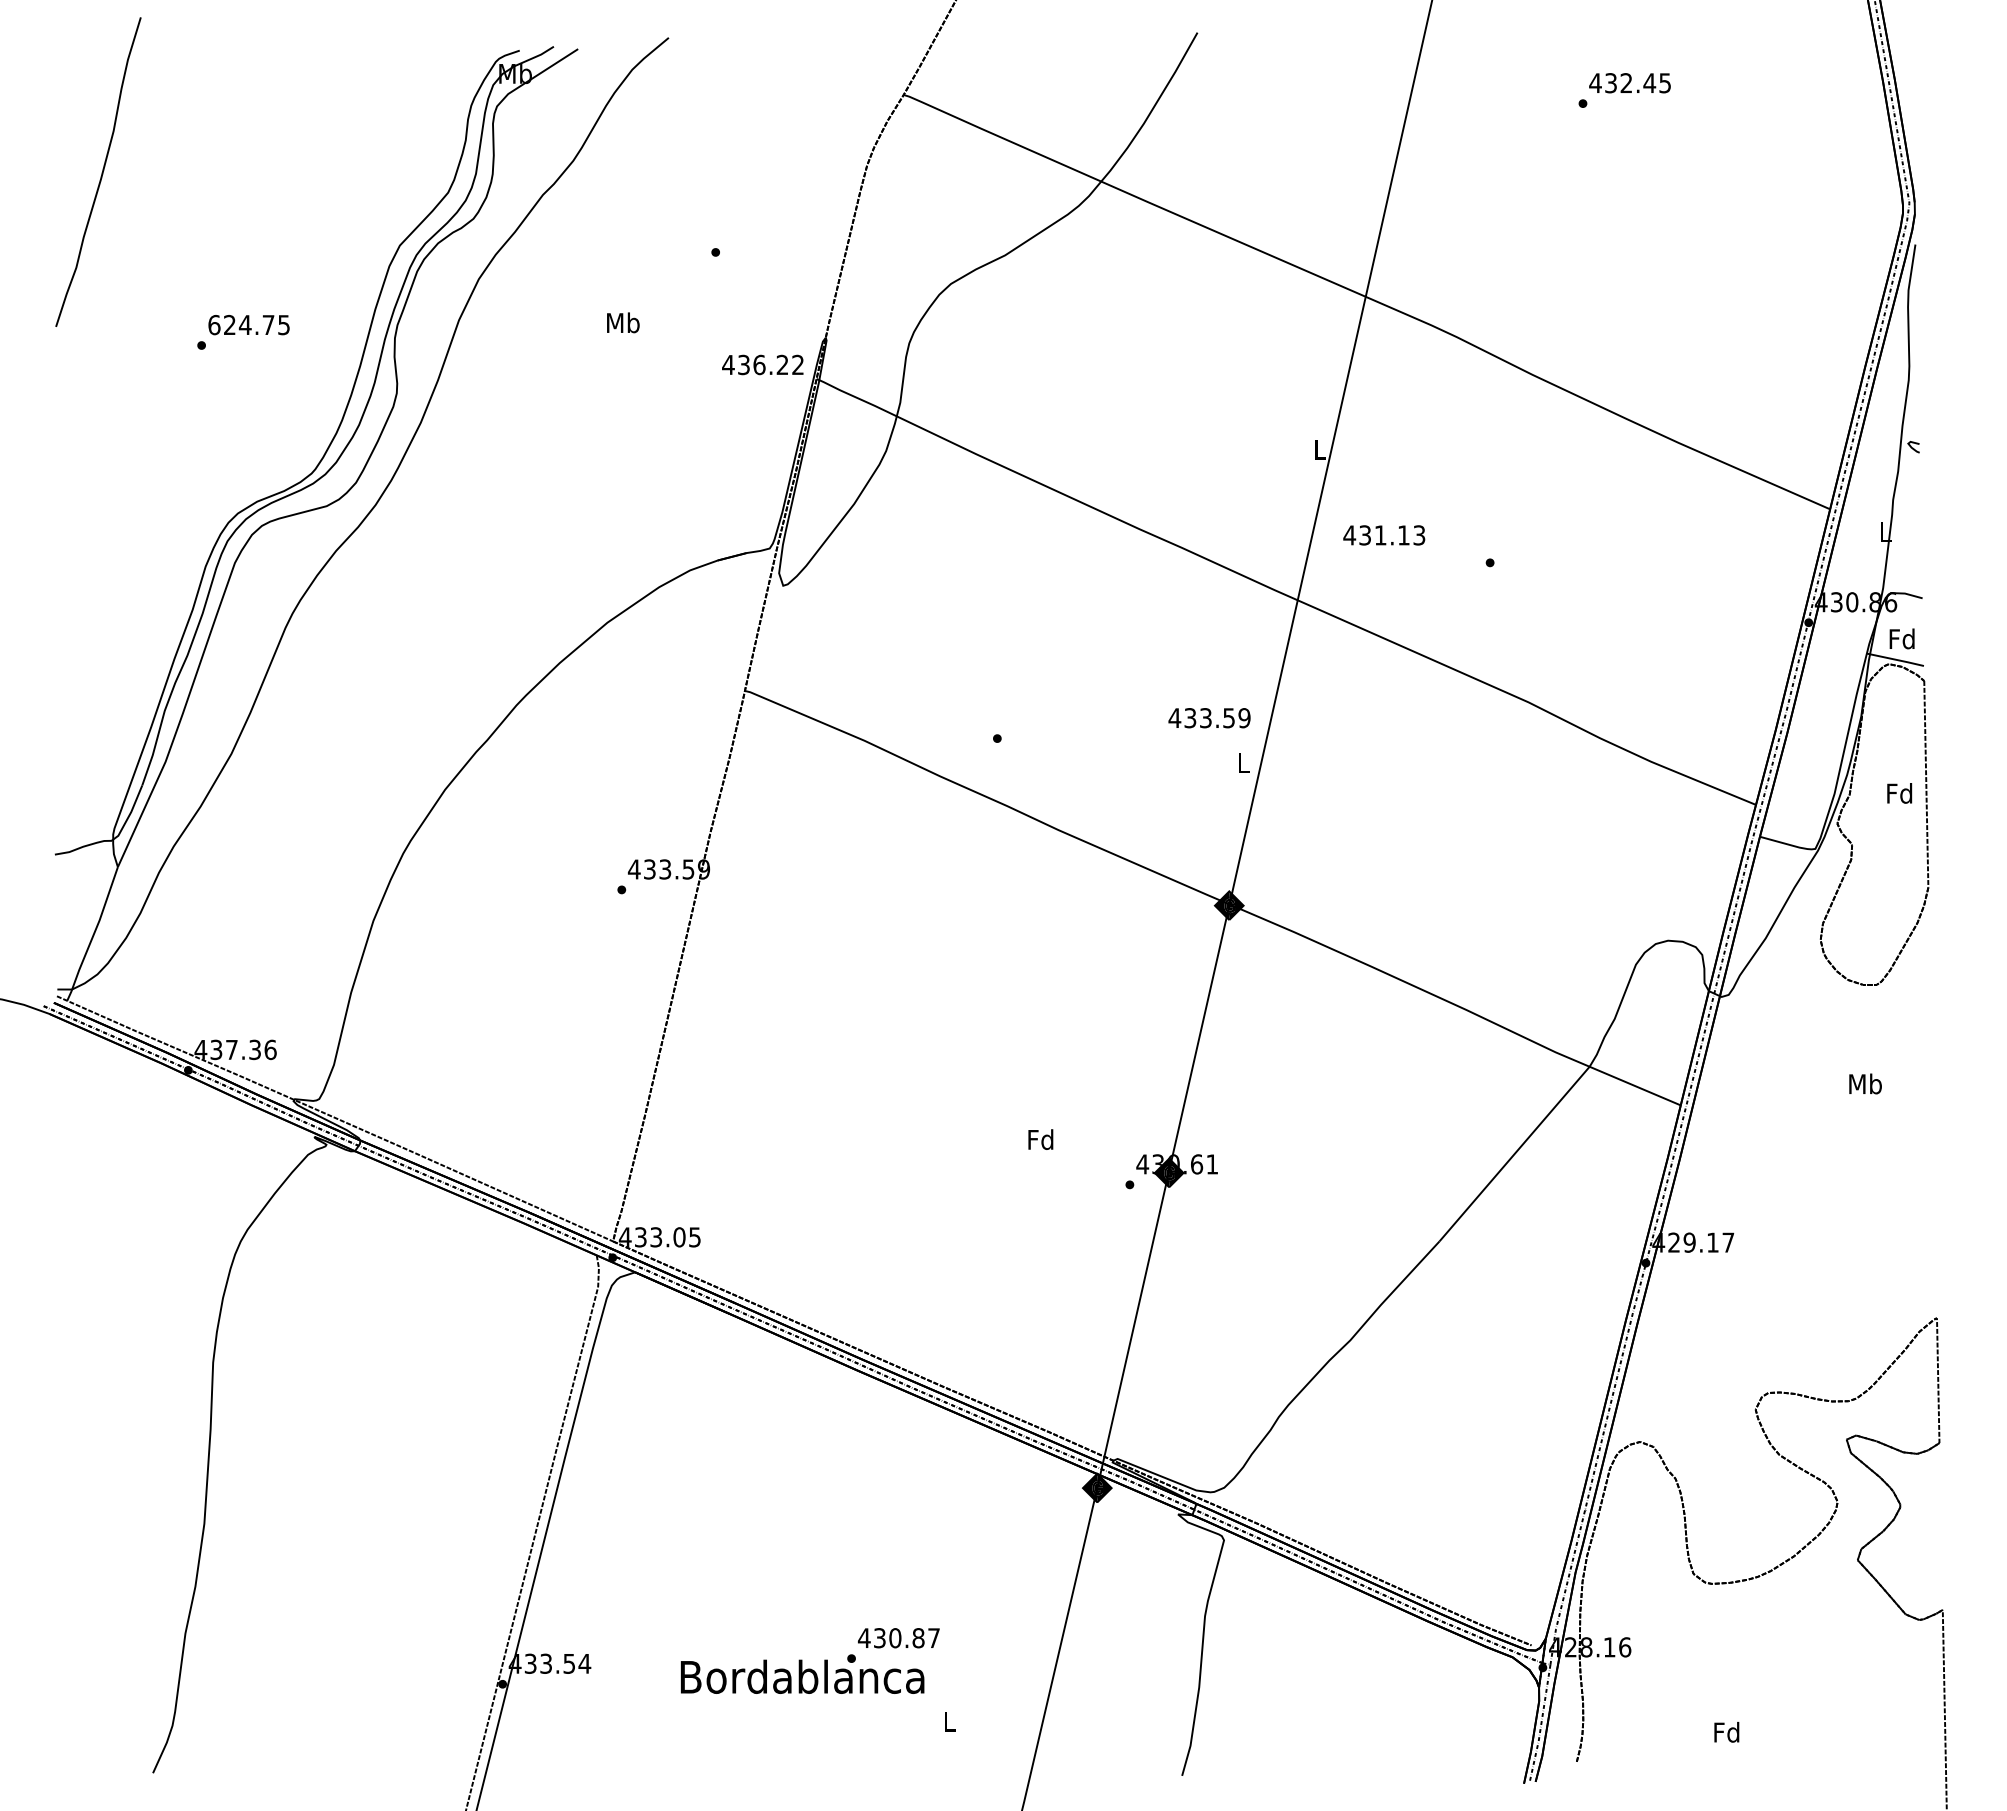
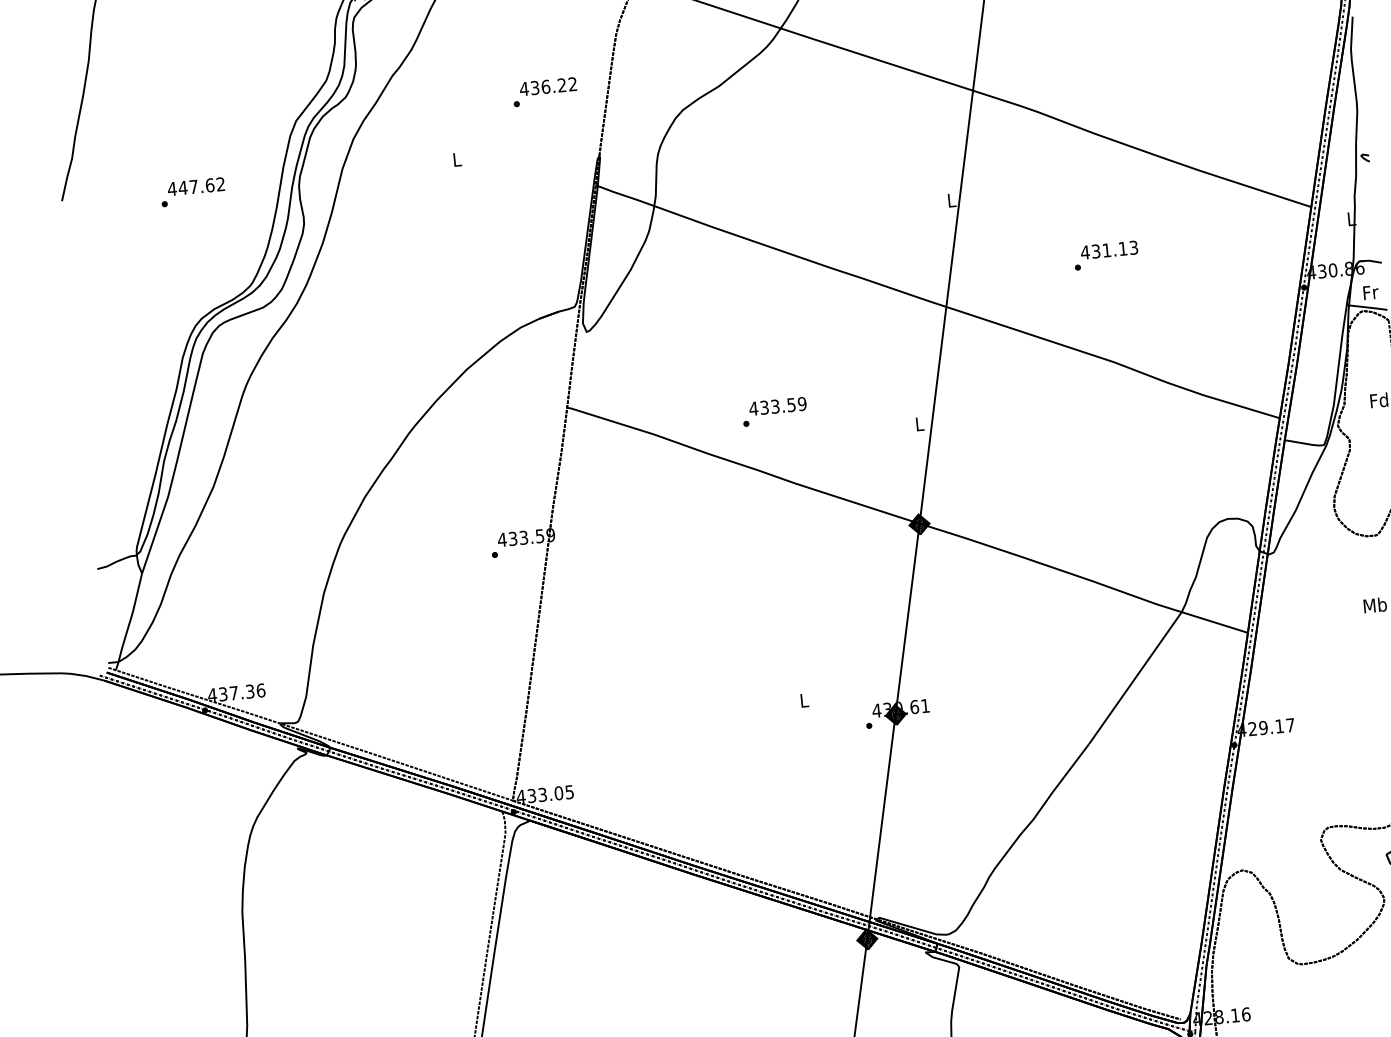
text: (623, 322) -> (457, 159), Mb -> L
text: (248, 324) -> (196, 186), 624.75 -> 447.62
text: (762, 364) -> (548, 86), moved
text: (1384, 535) -> (1109, 250), moved
text: (1901, 638) -> (1369, 292), Fd -> Fr
text: (1209, 718) -> (777, 406), moved
text: (1040, 1139) -> (803, 700), Fd -> L

